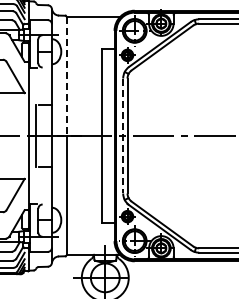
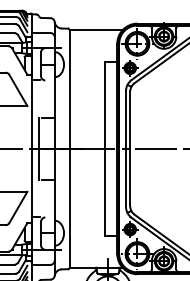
line: (67, 77) -> (70, 90), dashed -> solid
line: (123, 136) -> (126, 149), dashed -> solid

